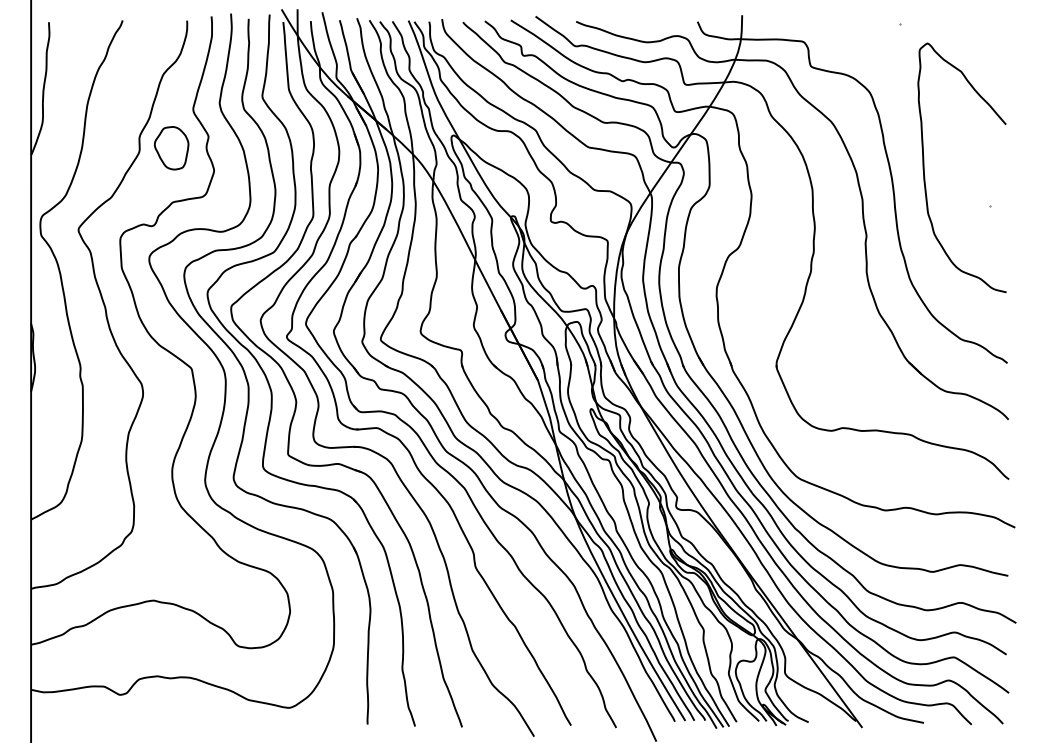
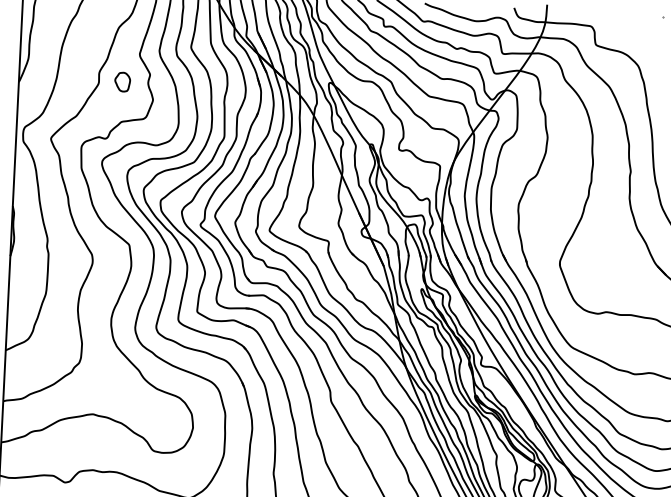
part: (171, 148) -> (122, 82), size x0.6

